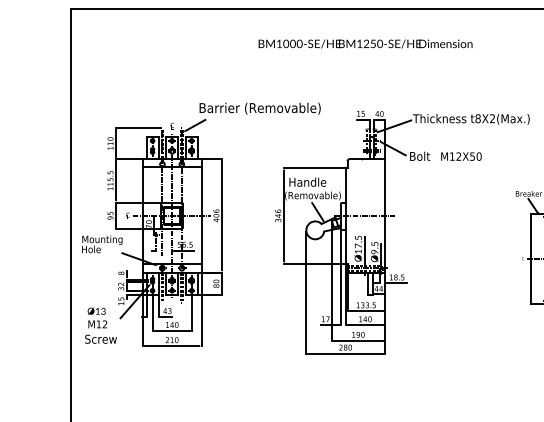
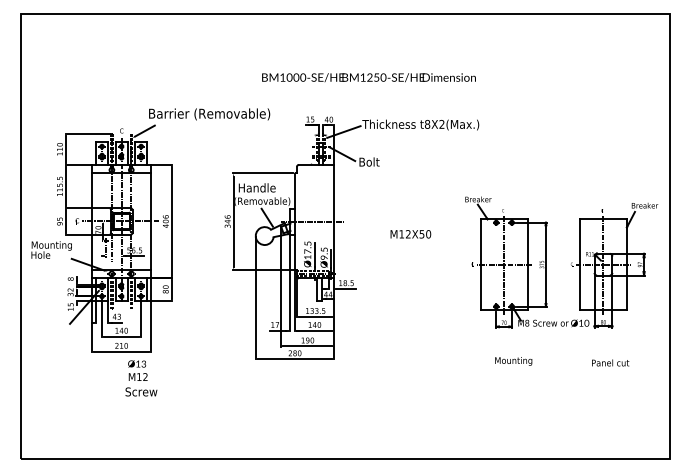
text: (365, 43) -> (368, 77), moved
text: (461, 156) -> (410, 234), moved
text: (101, 325) -> (141, 378), moved

